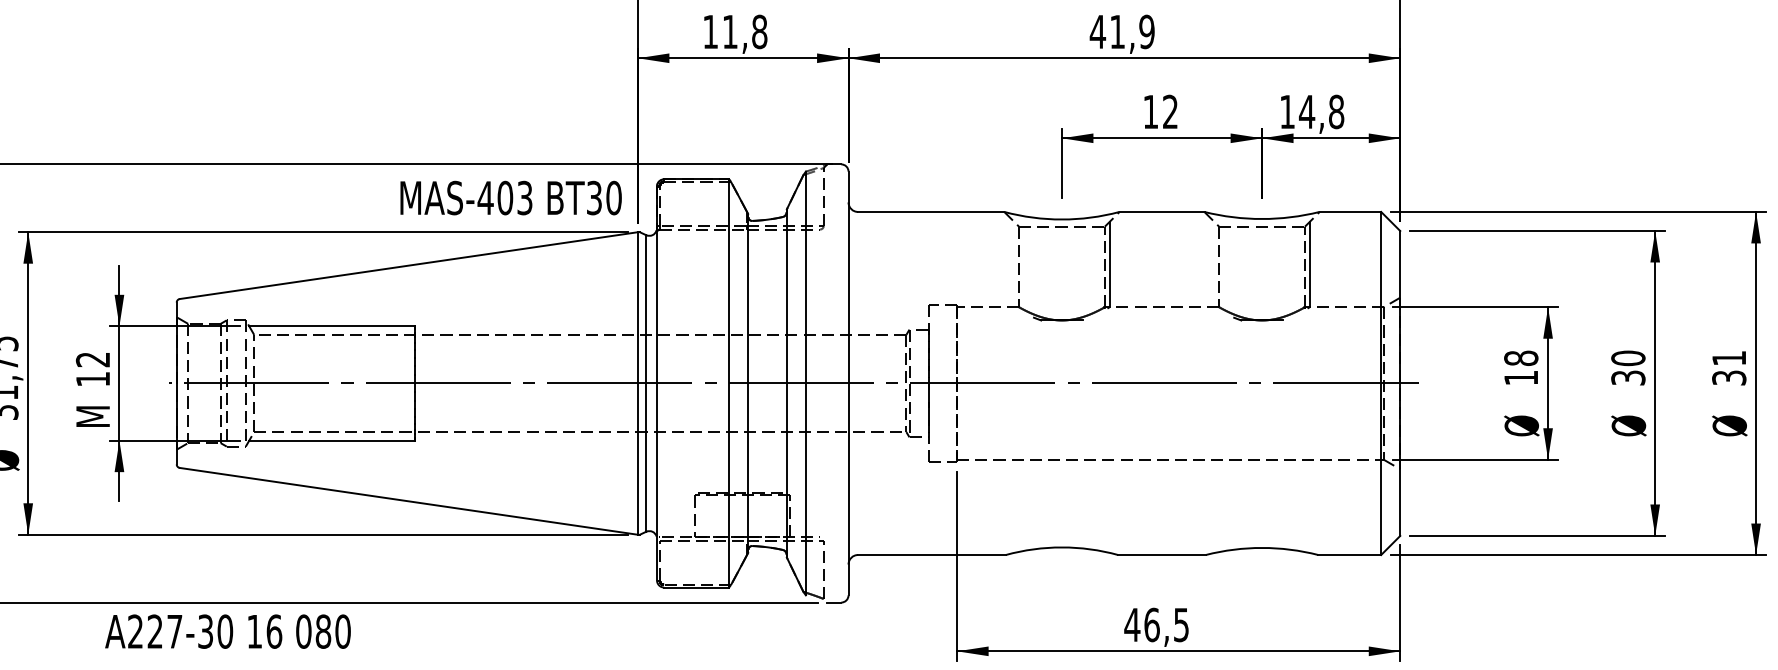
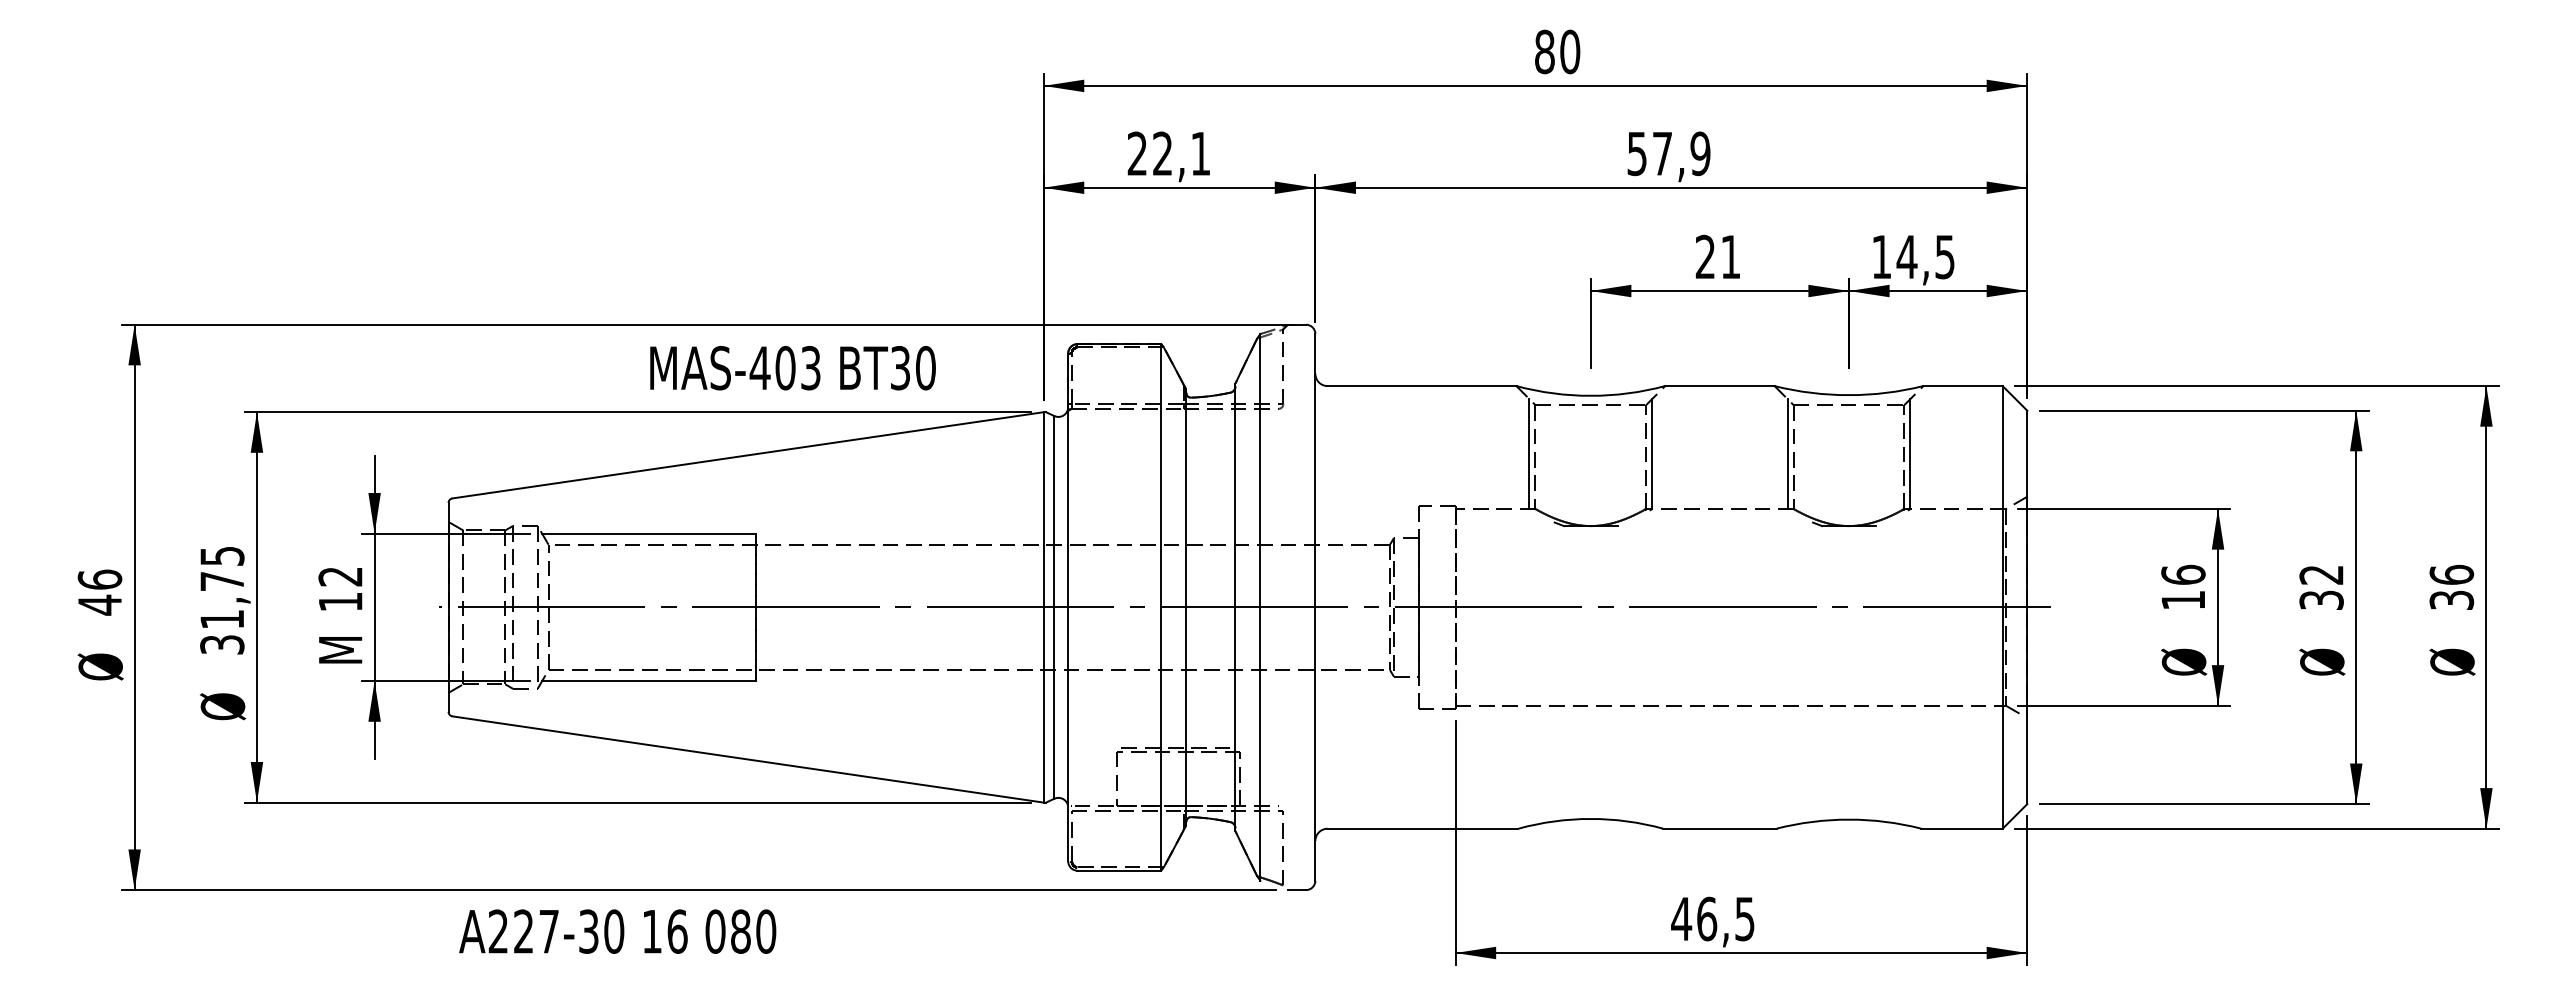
text: (734, 31) -> (1168, 153), 11,8 -> 22,1
text: (1106, 32) -> (1648, 154), 41,9 -> 57,9
text: (1160, 111) -> (1717, 256), 12 -> 21
text: (1336, 111) -> (1945, 256), 14,8 -> 14,5
text: (510, 198) -> (792, 368), moved
line: (1014, 264) -> (1529, 454), added
line: (1214, 264) -> (1787, 454), added
text: (1521, 357) -> (2183, 574), 18 -> 16
text: (1628, 357) -> (2321, 574), 30 -> 32
text: (1729, 357) -> (2451, 574), 31 -> 36
text: (227, 631) -> (617, 931), moved

